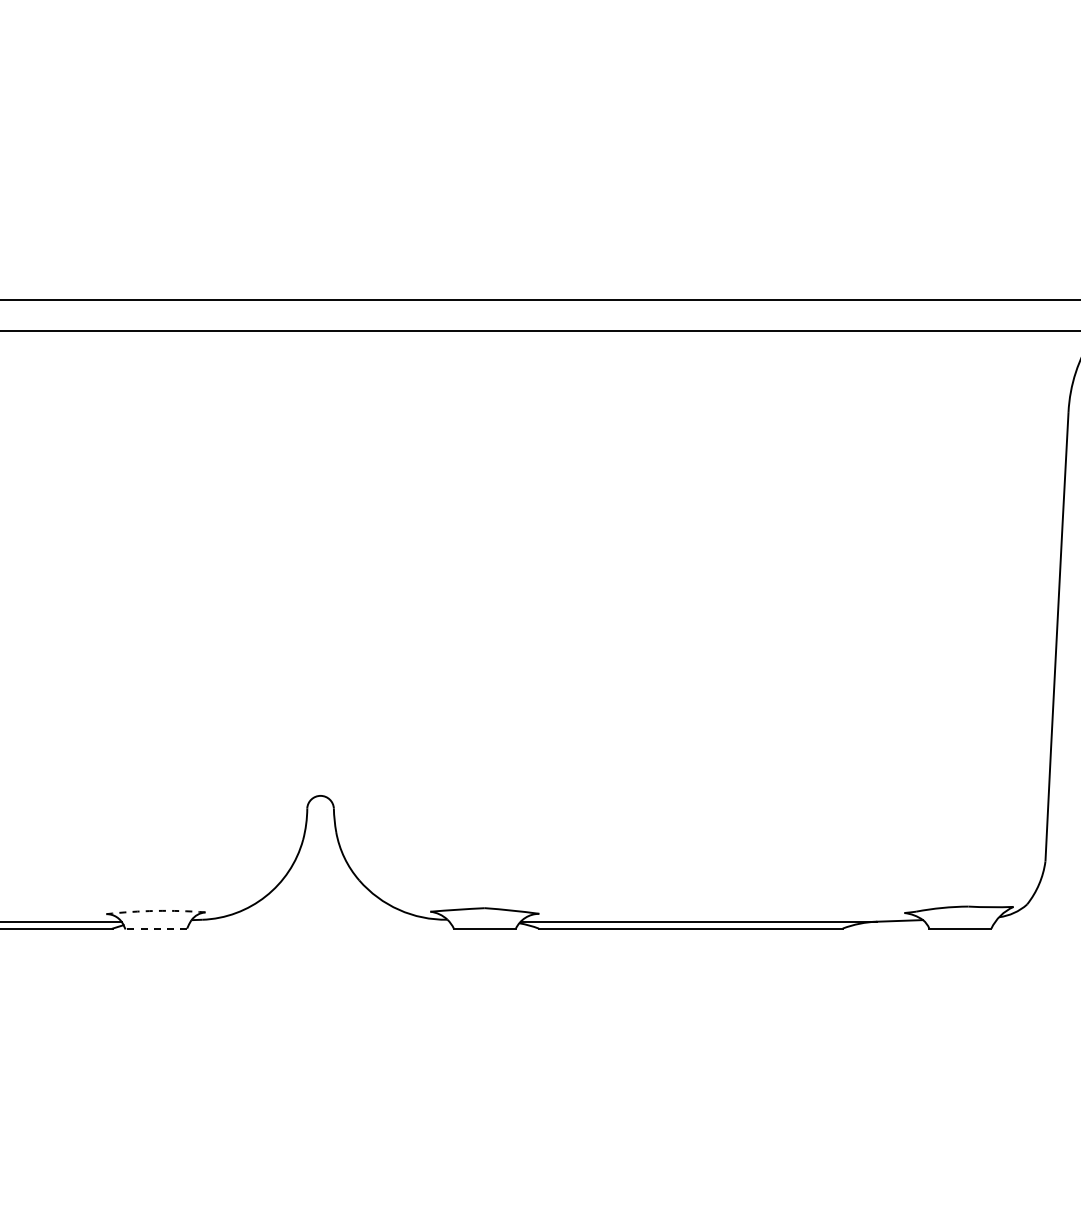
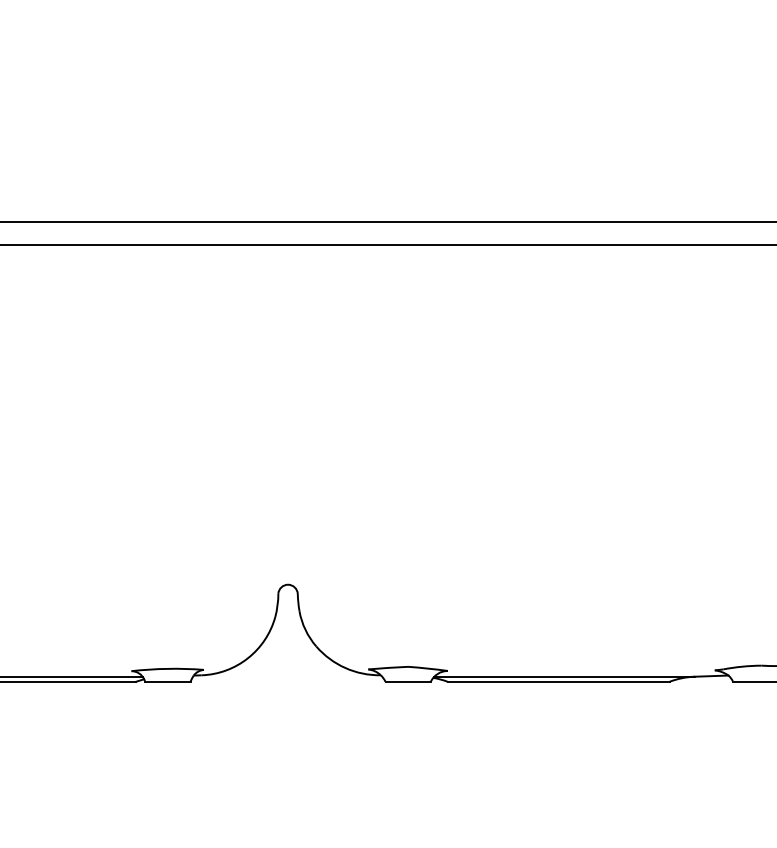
arc: (155, 910) -> (167, 668), dashed -> solid
line: (155, 928) -> (167, 681), dashed -> solid

